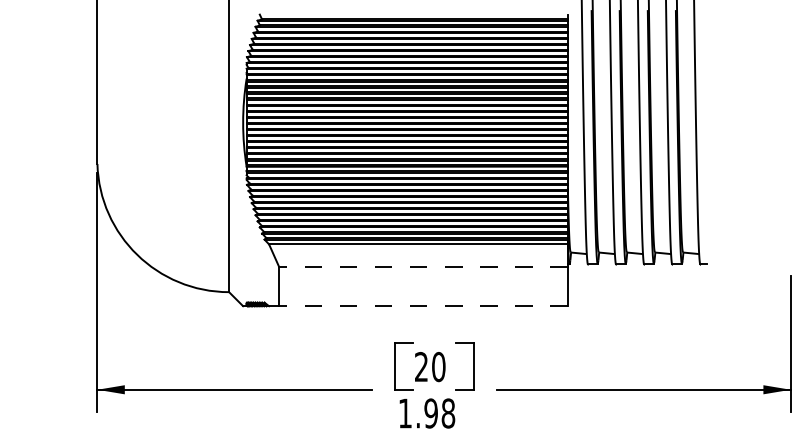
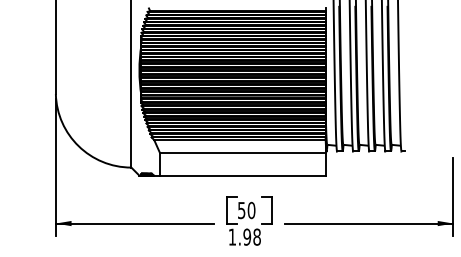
line: (422, 267) -> (242, 153), dashed -> solid
line: (422, 305) -> (242, 175), dashed -> solid
text: (421, 366) -> (241, 210), 20 -> 50

